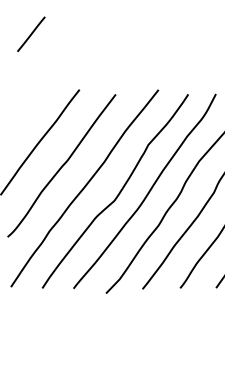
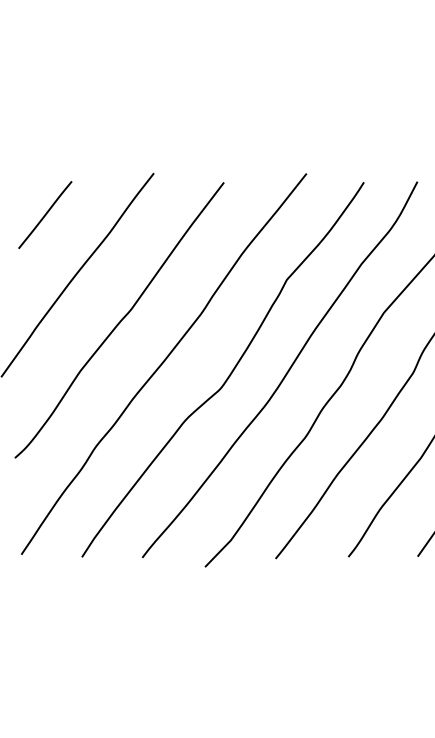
line: (31, 34) -> (45, 215), moved

